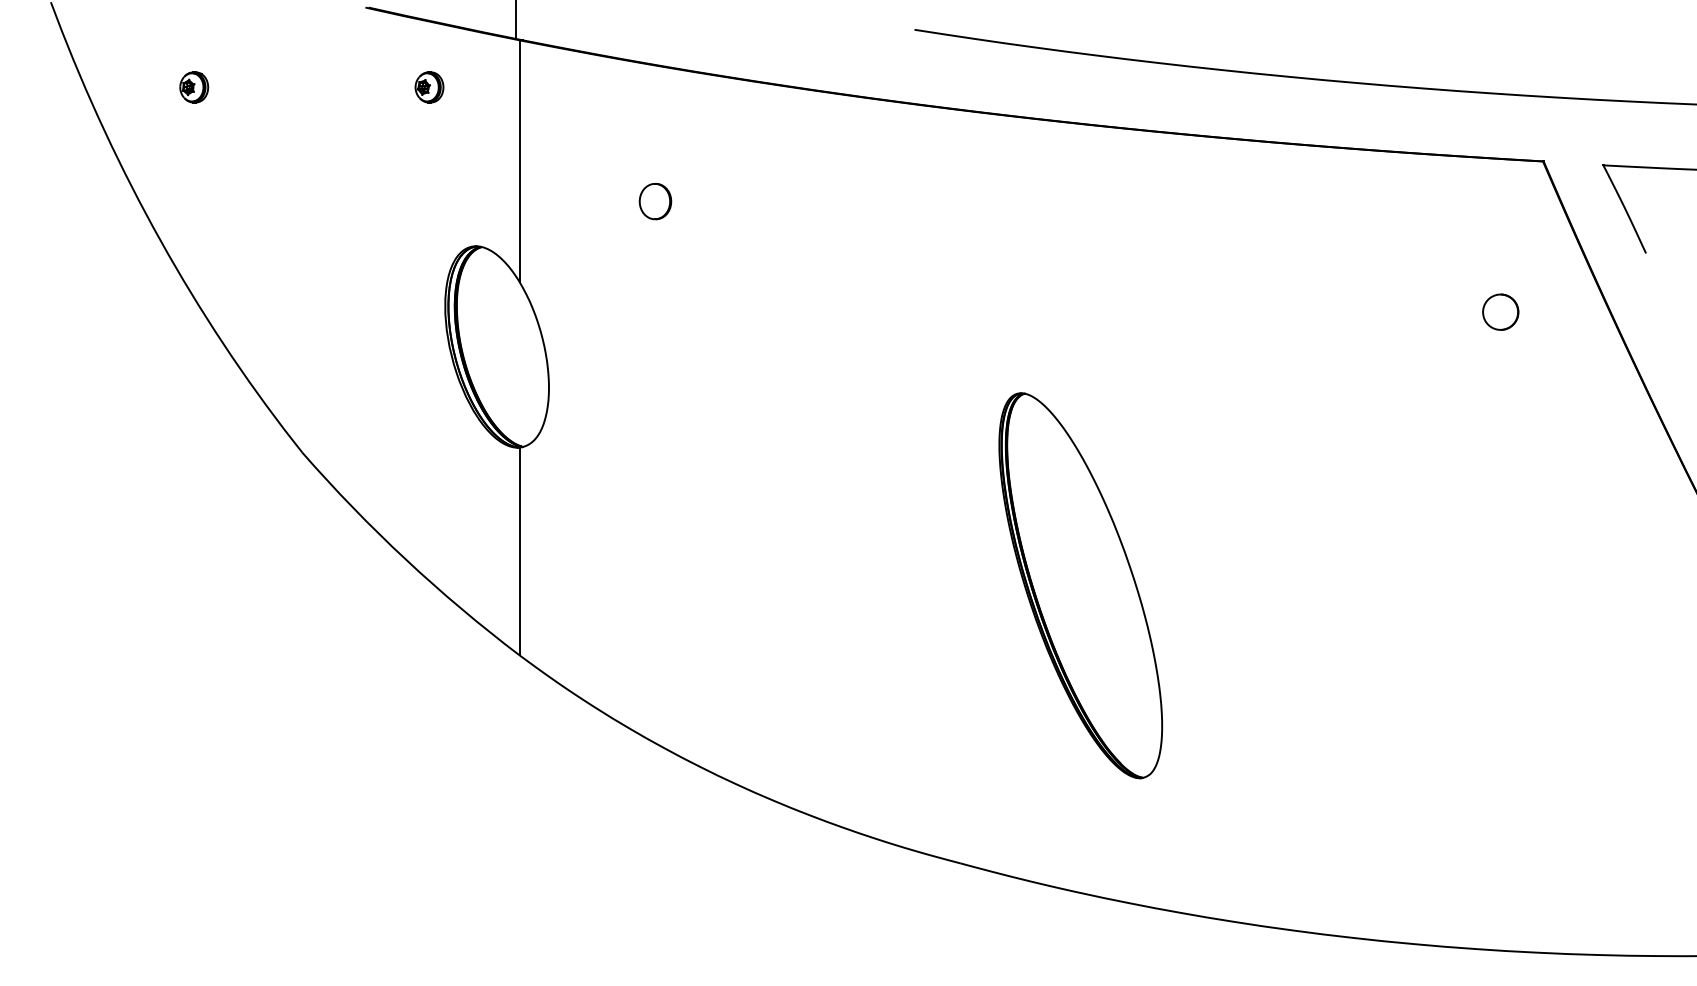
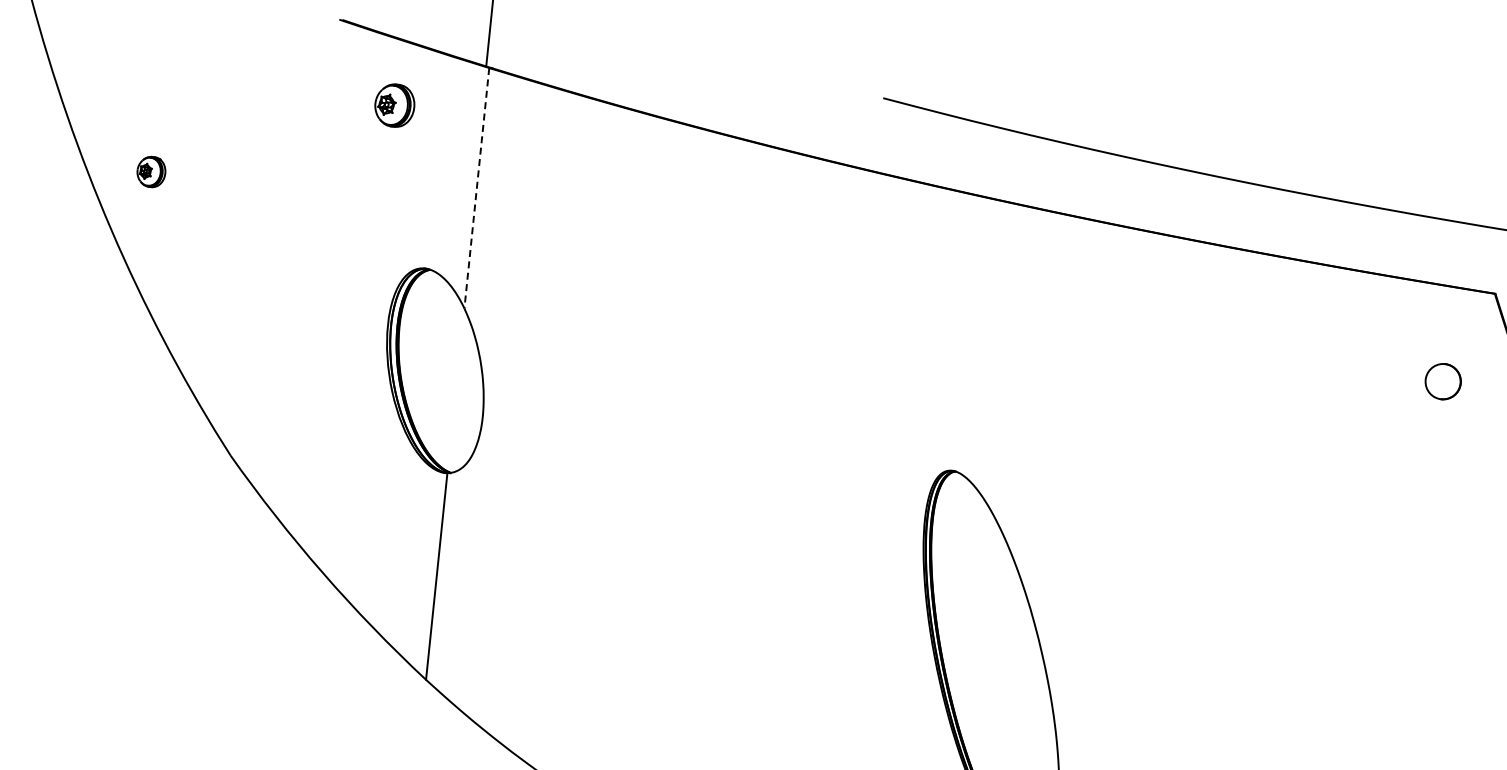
part: (194, 87) -> (151, 172), moved
part: (429, 87) -> (394, 105), size x1.4
line: (519, 161) -> (476, 188), solid -> dashed
part: (655, 201) -> (607, 242), removed
part: (1500, 311) -> (1443, 380), moved

